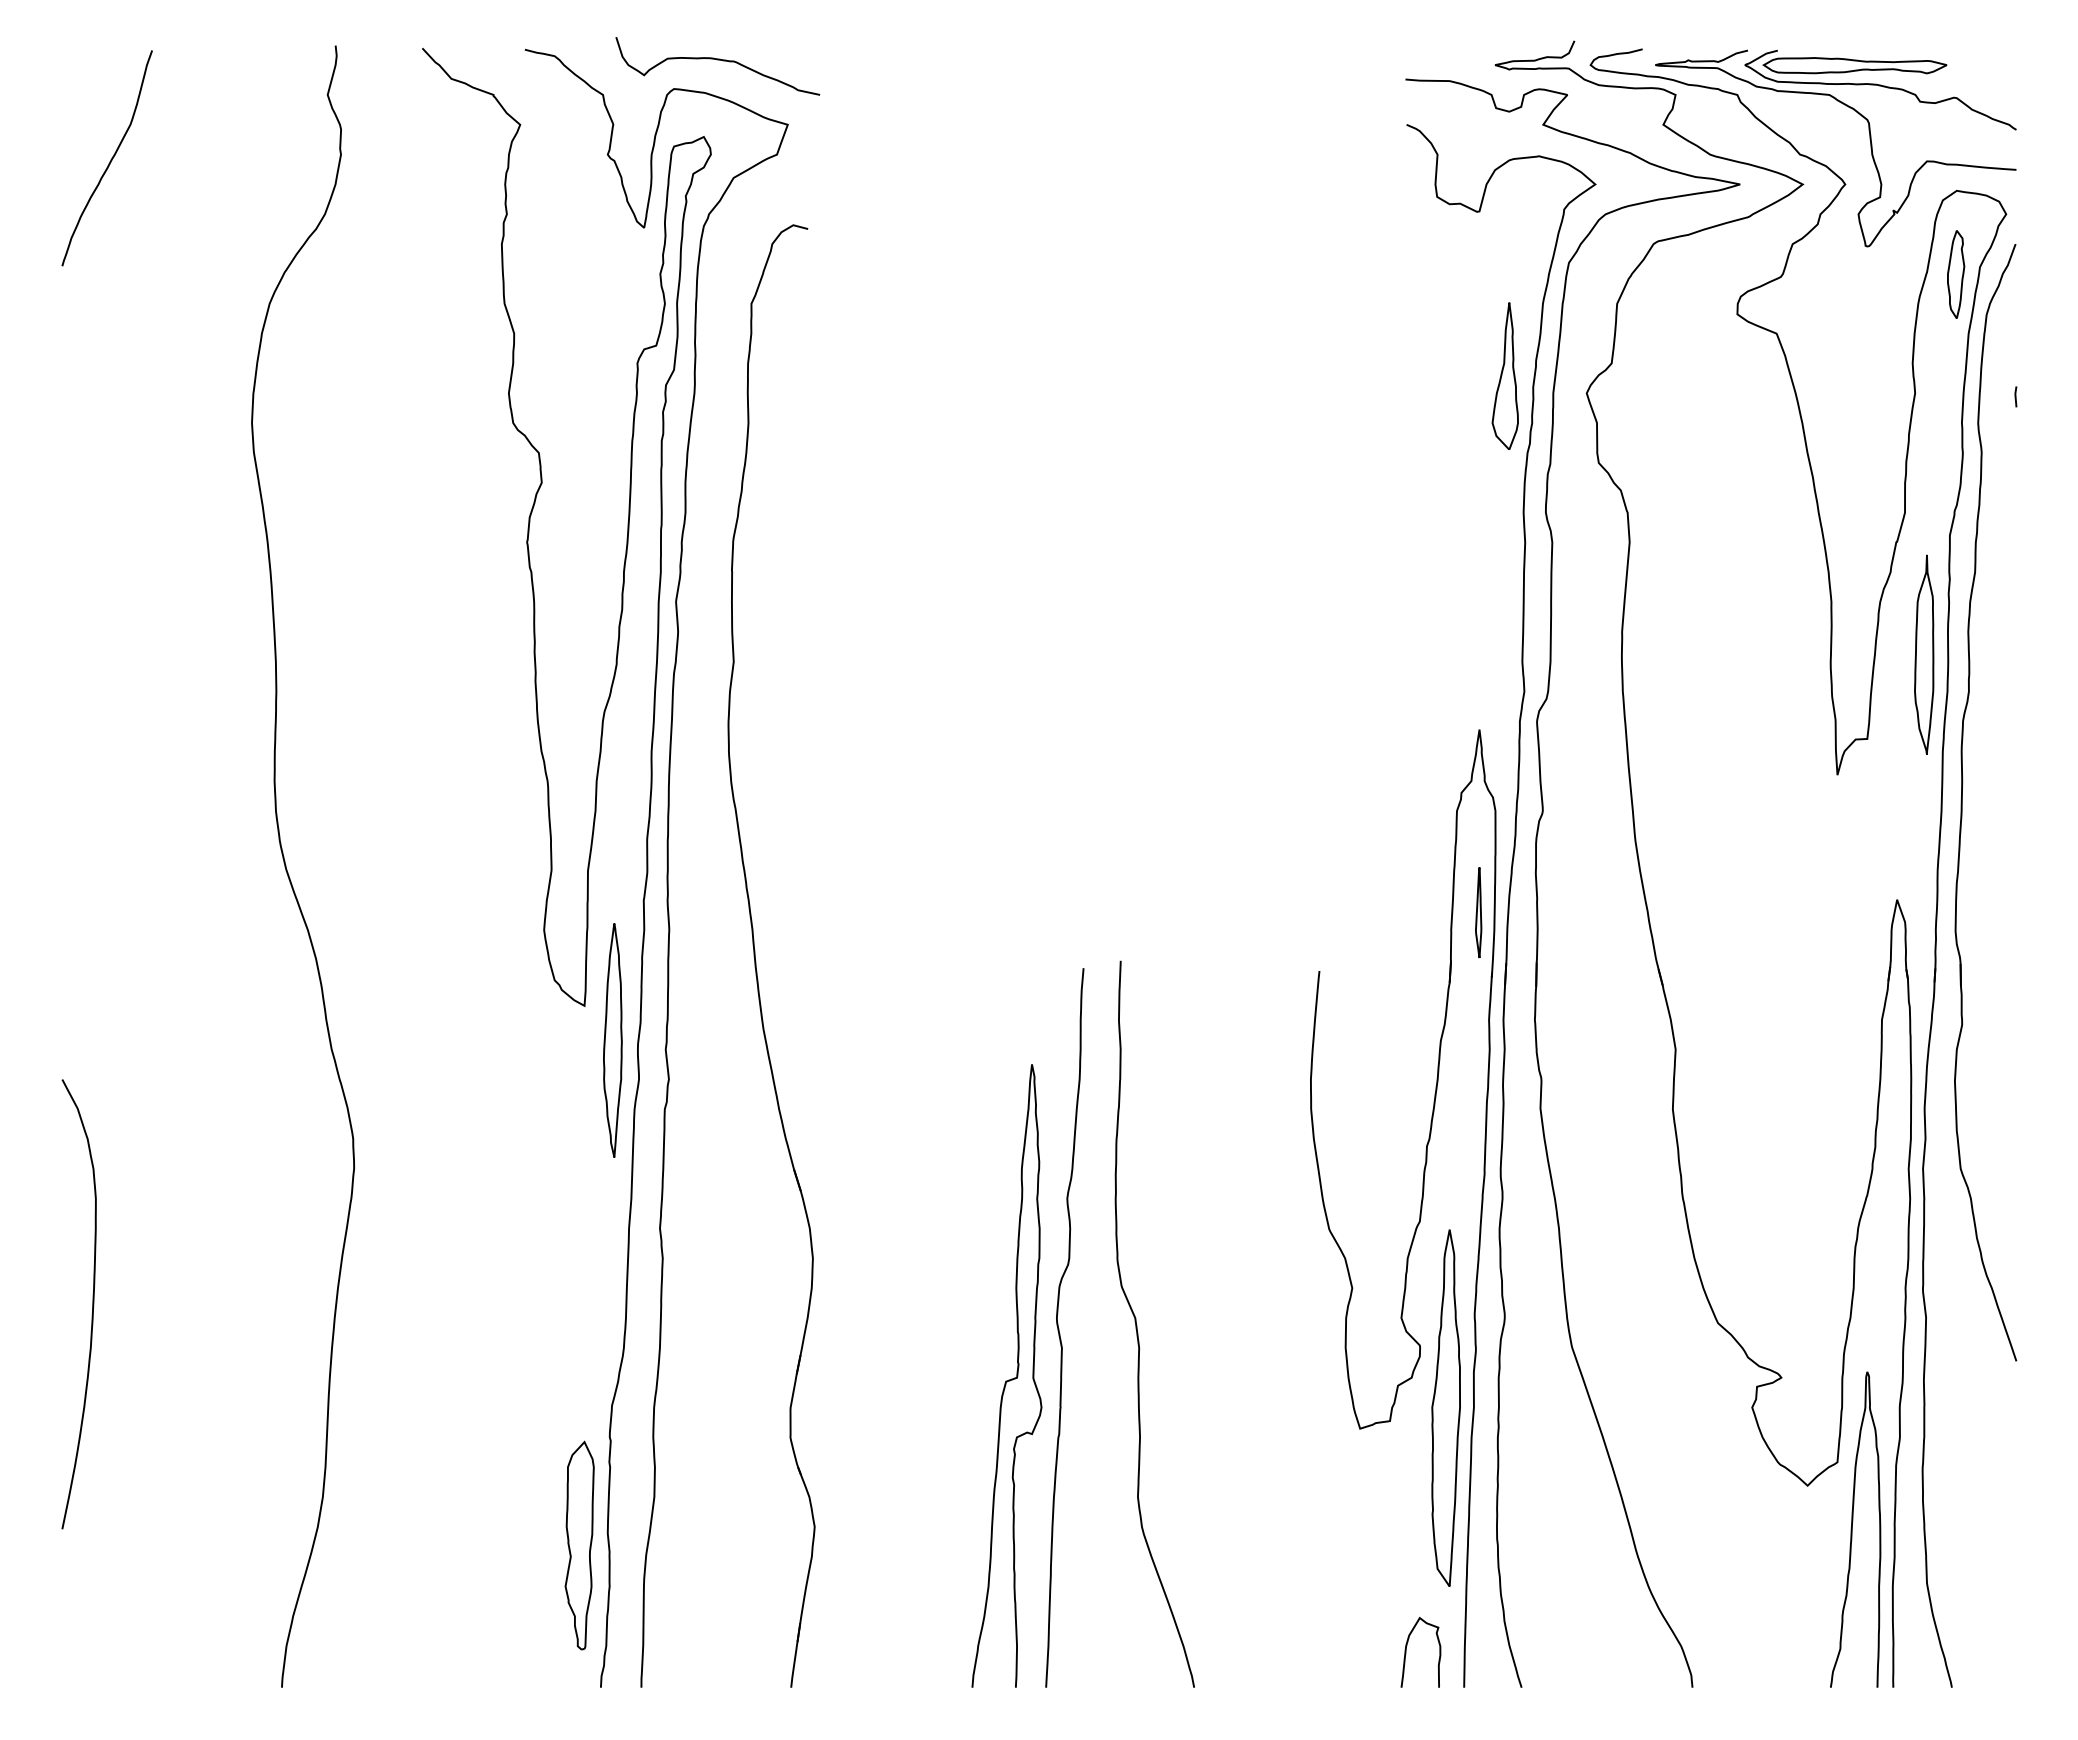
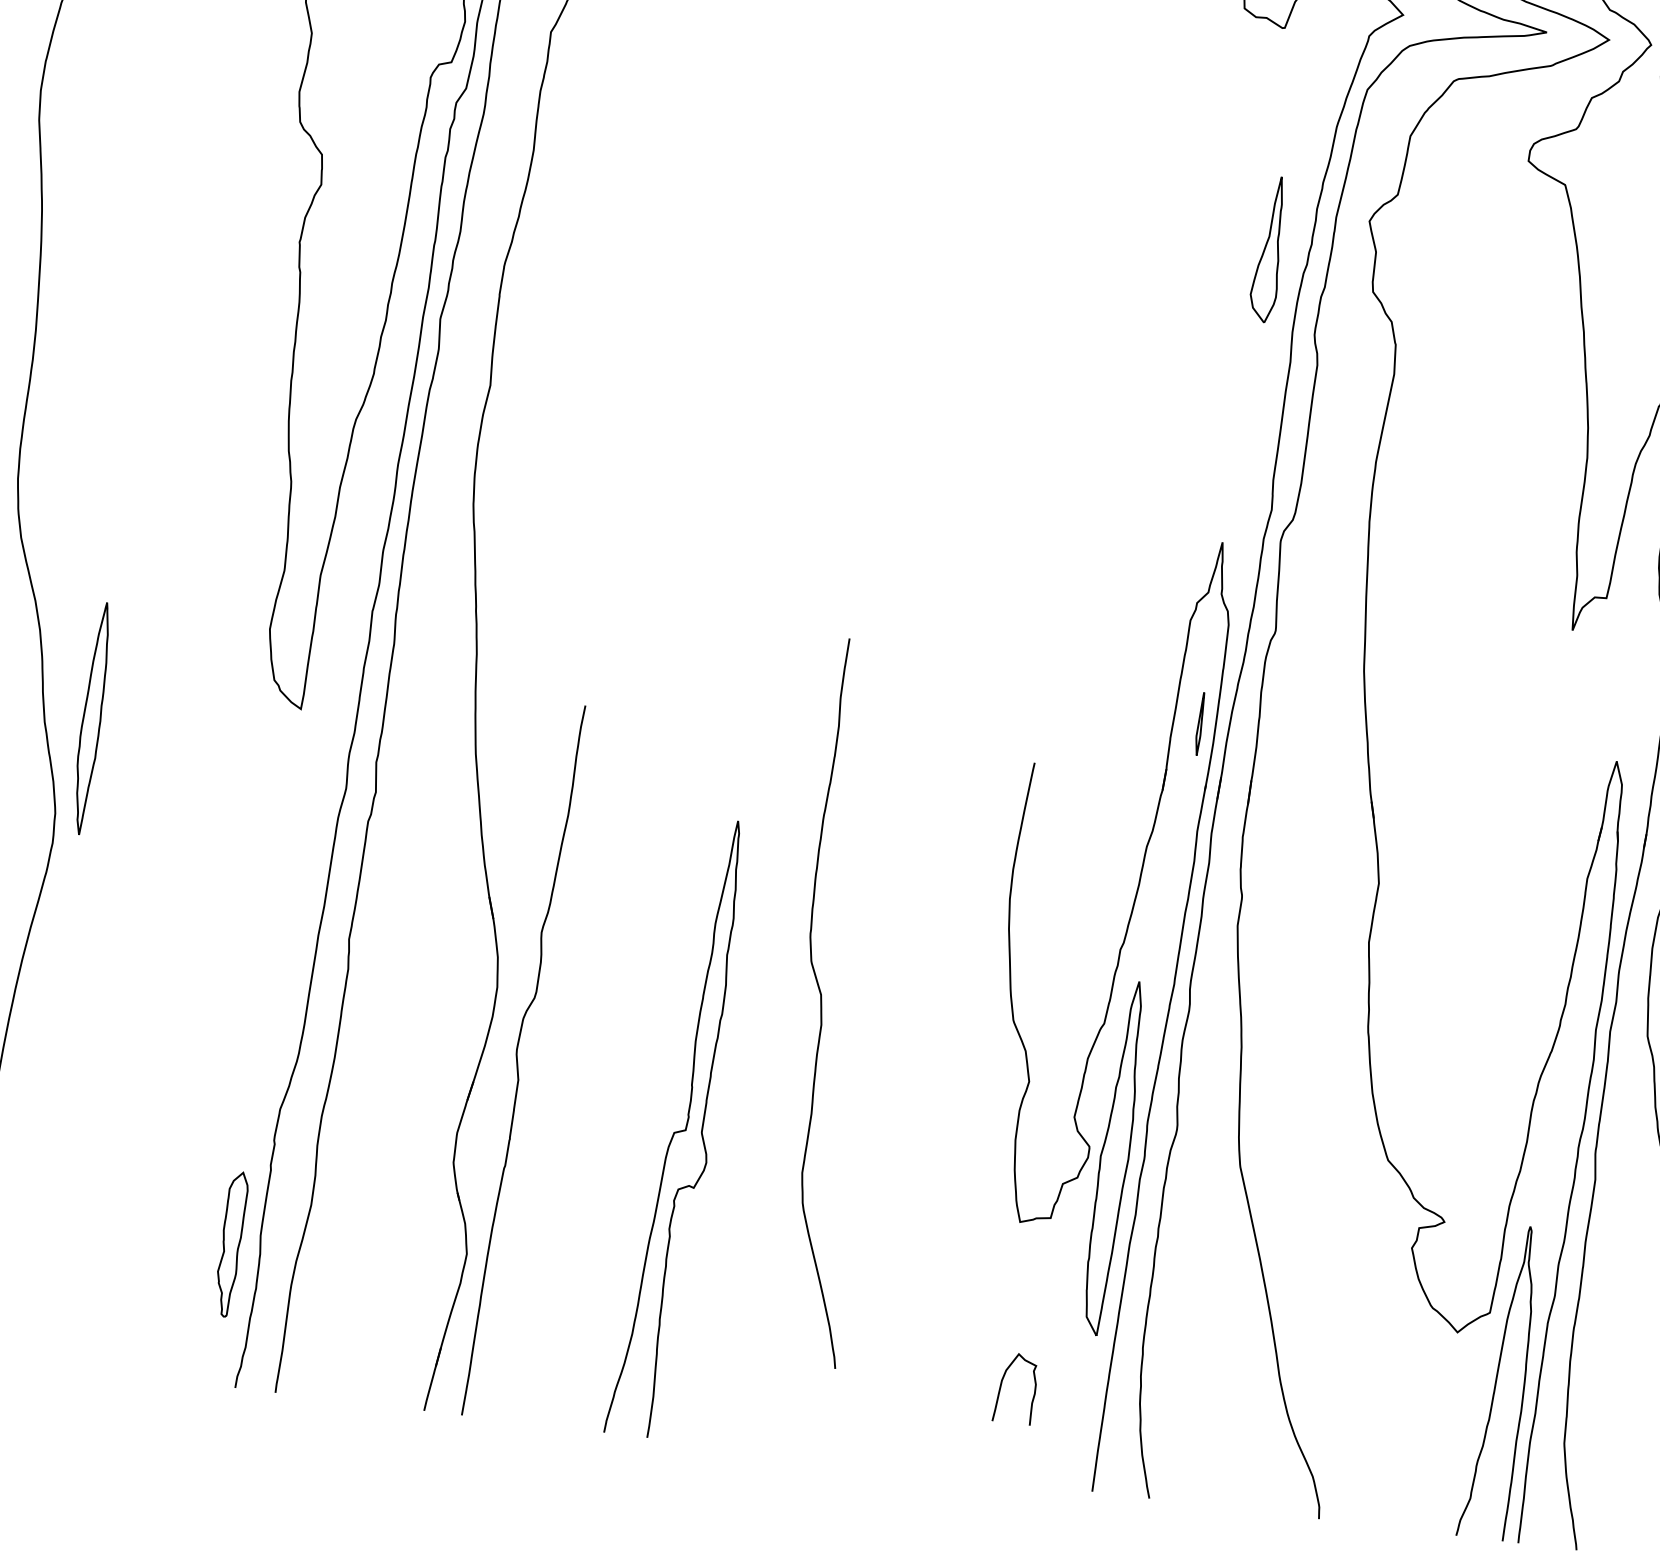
part: (1504, 376) -> (1268, 249), moved
part: (1478, 912) -> (1199, 723), size x0.7
part: (612, 1040) -> (91, 718), moved
curve: (1137, 1325) -> (822, 1002), moved
curve: (1059, 1328) -> (518, 1060), moved
part: (1445, 1407) -> (1113, 1157), moved
part: (579, 1545) -> (231, 1244), size x0.7
curve: (1406, 1651) -> (1001, 1385), moved

